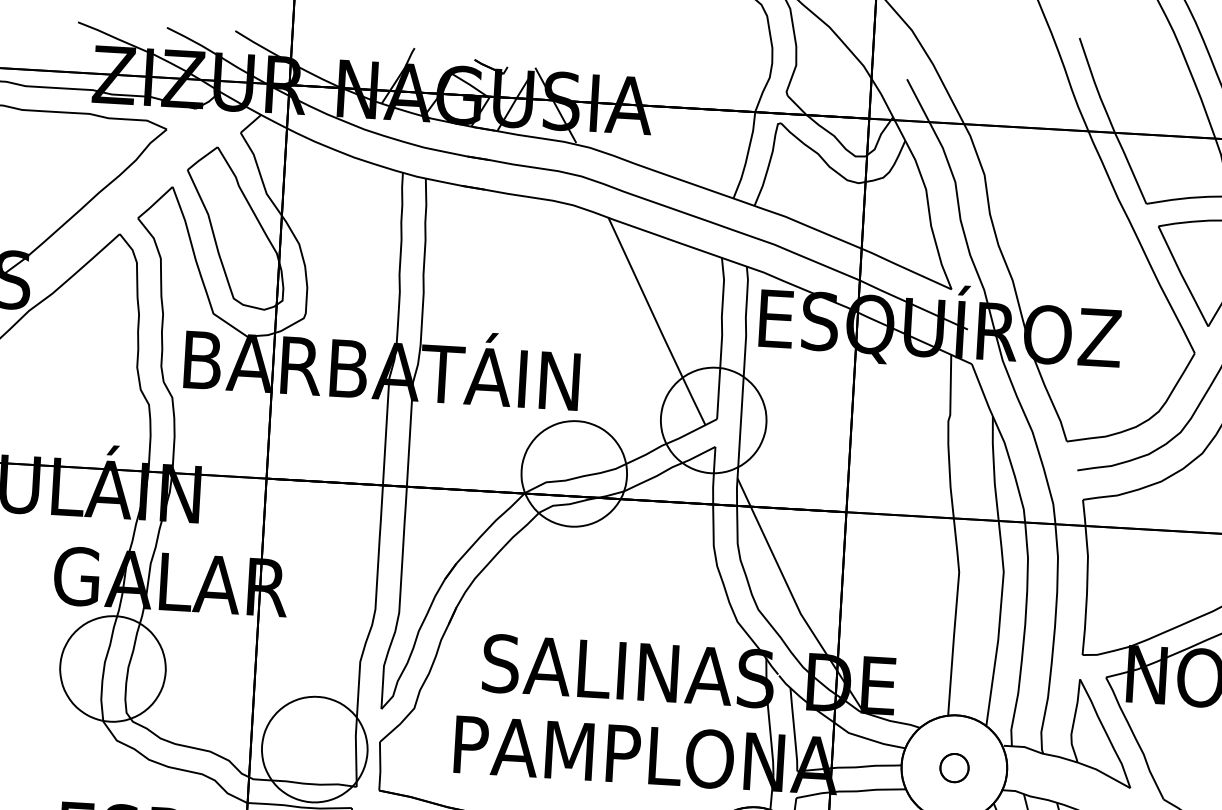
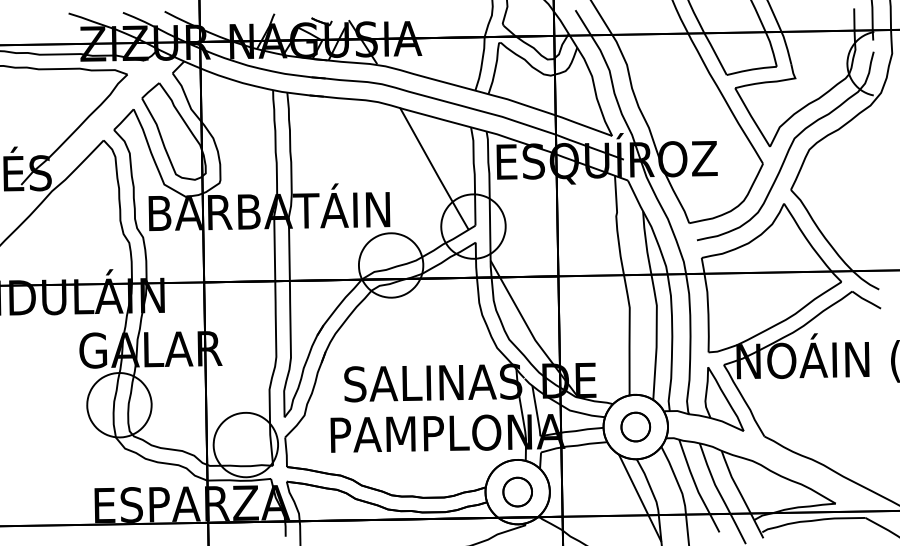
part: (953, 767) -> (635, 426), size x1.67

